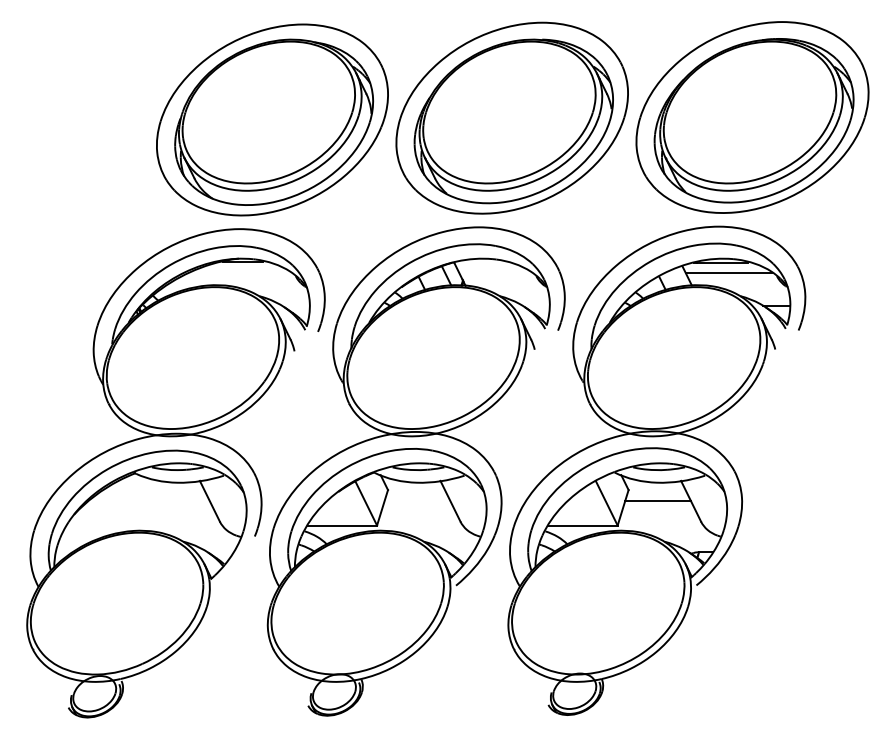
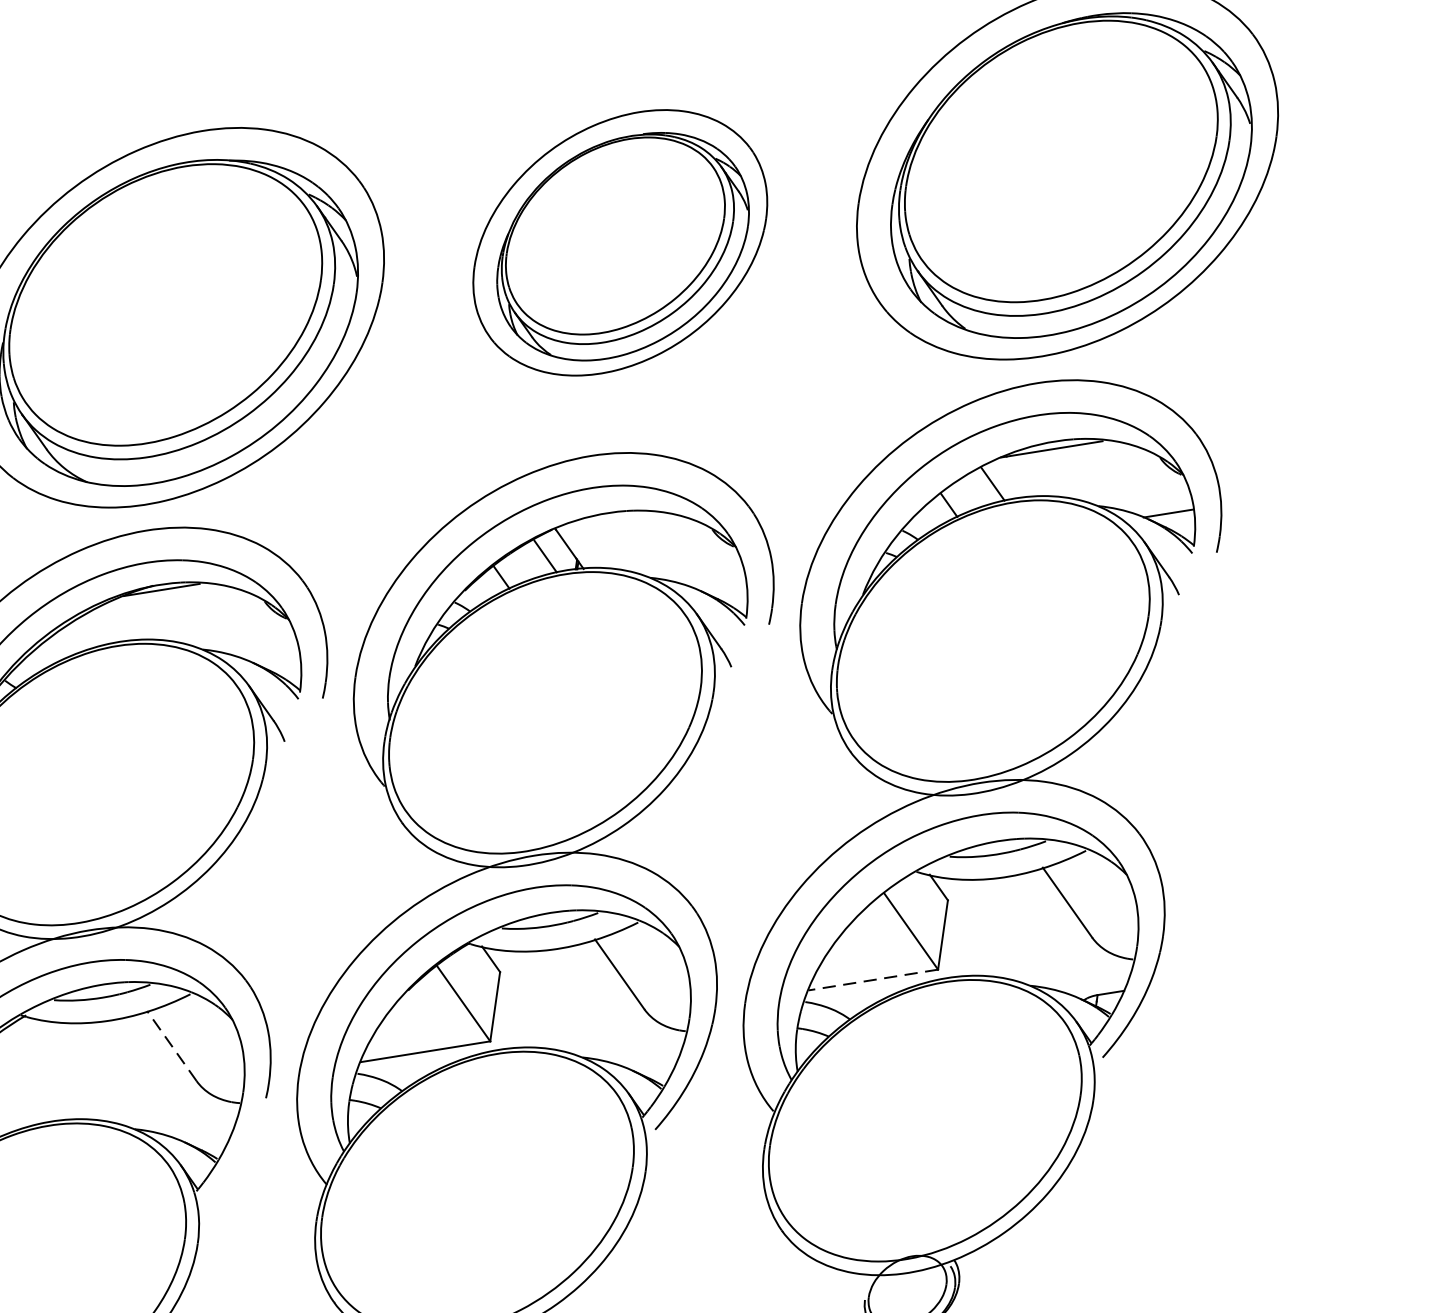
part: (511, 117) -> (618, 241), size x0.7
line: (728, 273) -> (1069, 467), removed
line: (209, 501) -> (171, 1046), solid -> dashed
line: (658, 501) -> (1006, 912), removed
line: (582, 525) -> (872, 980), solid -> dashed

